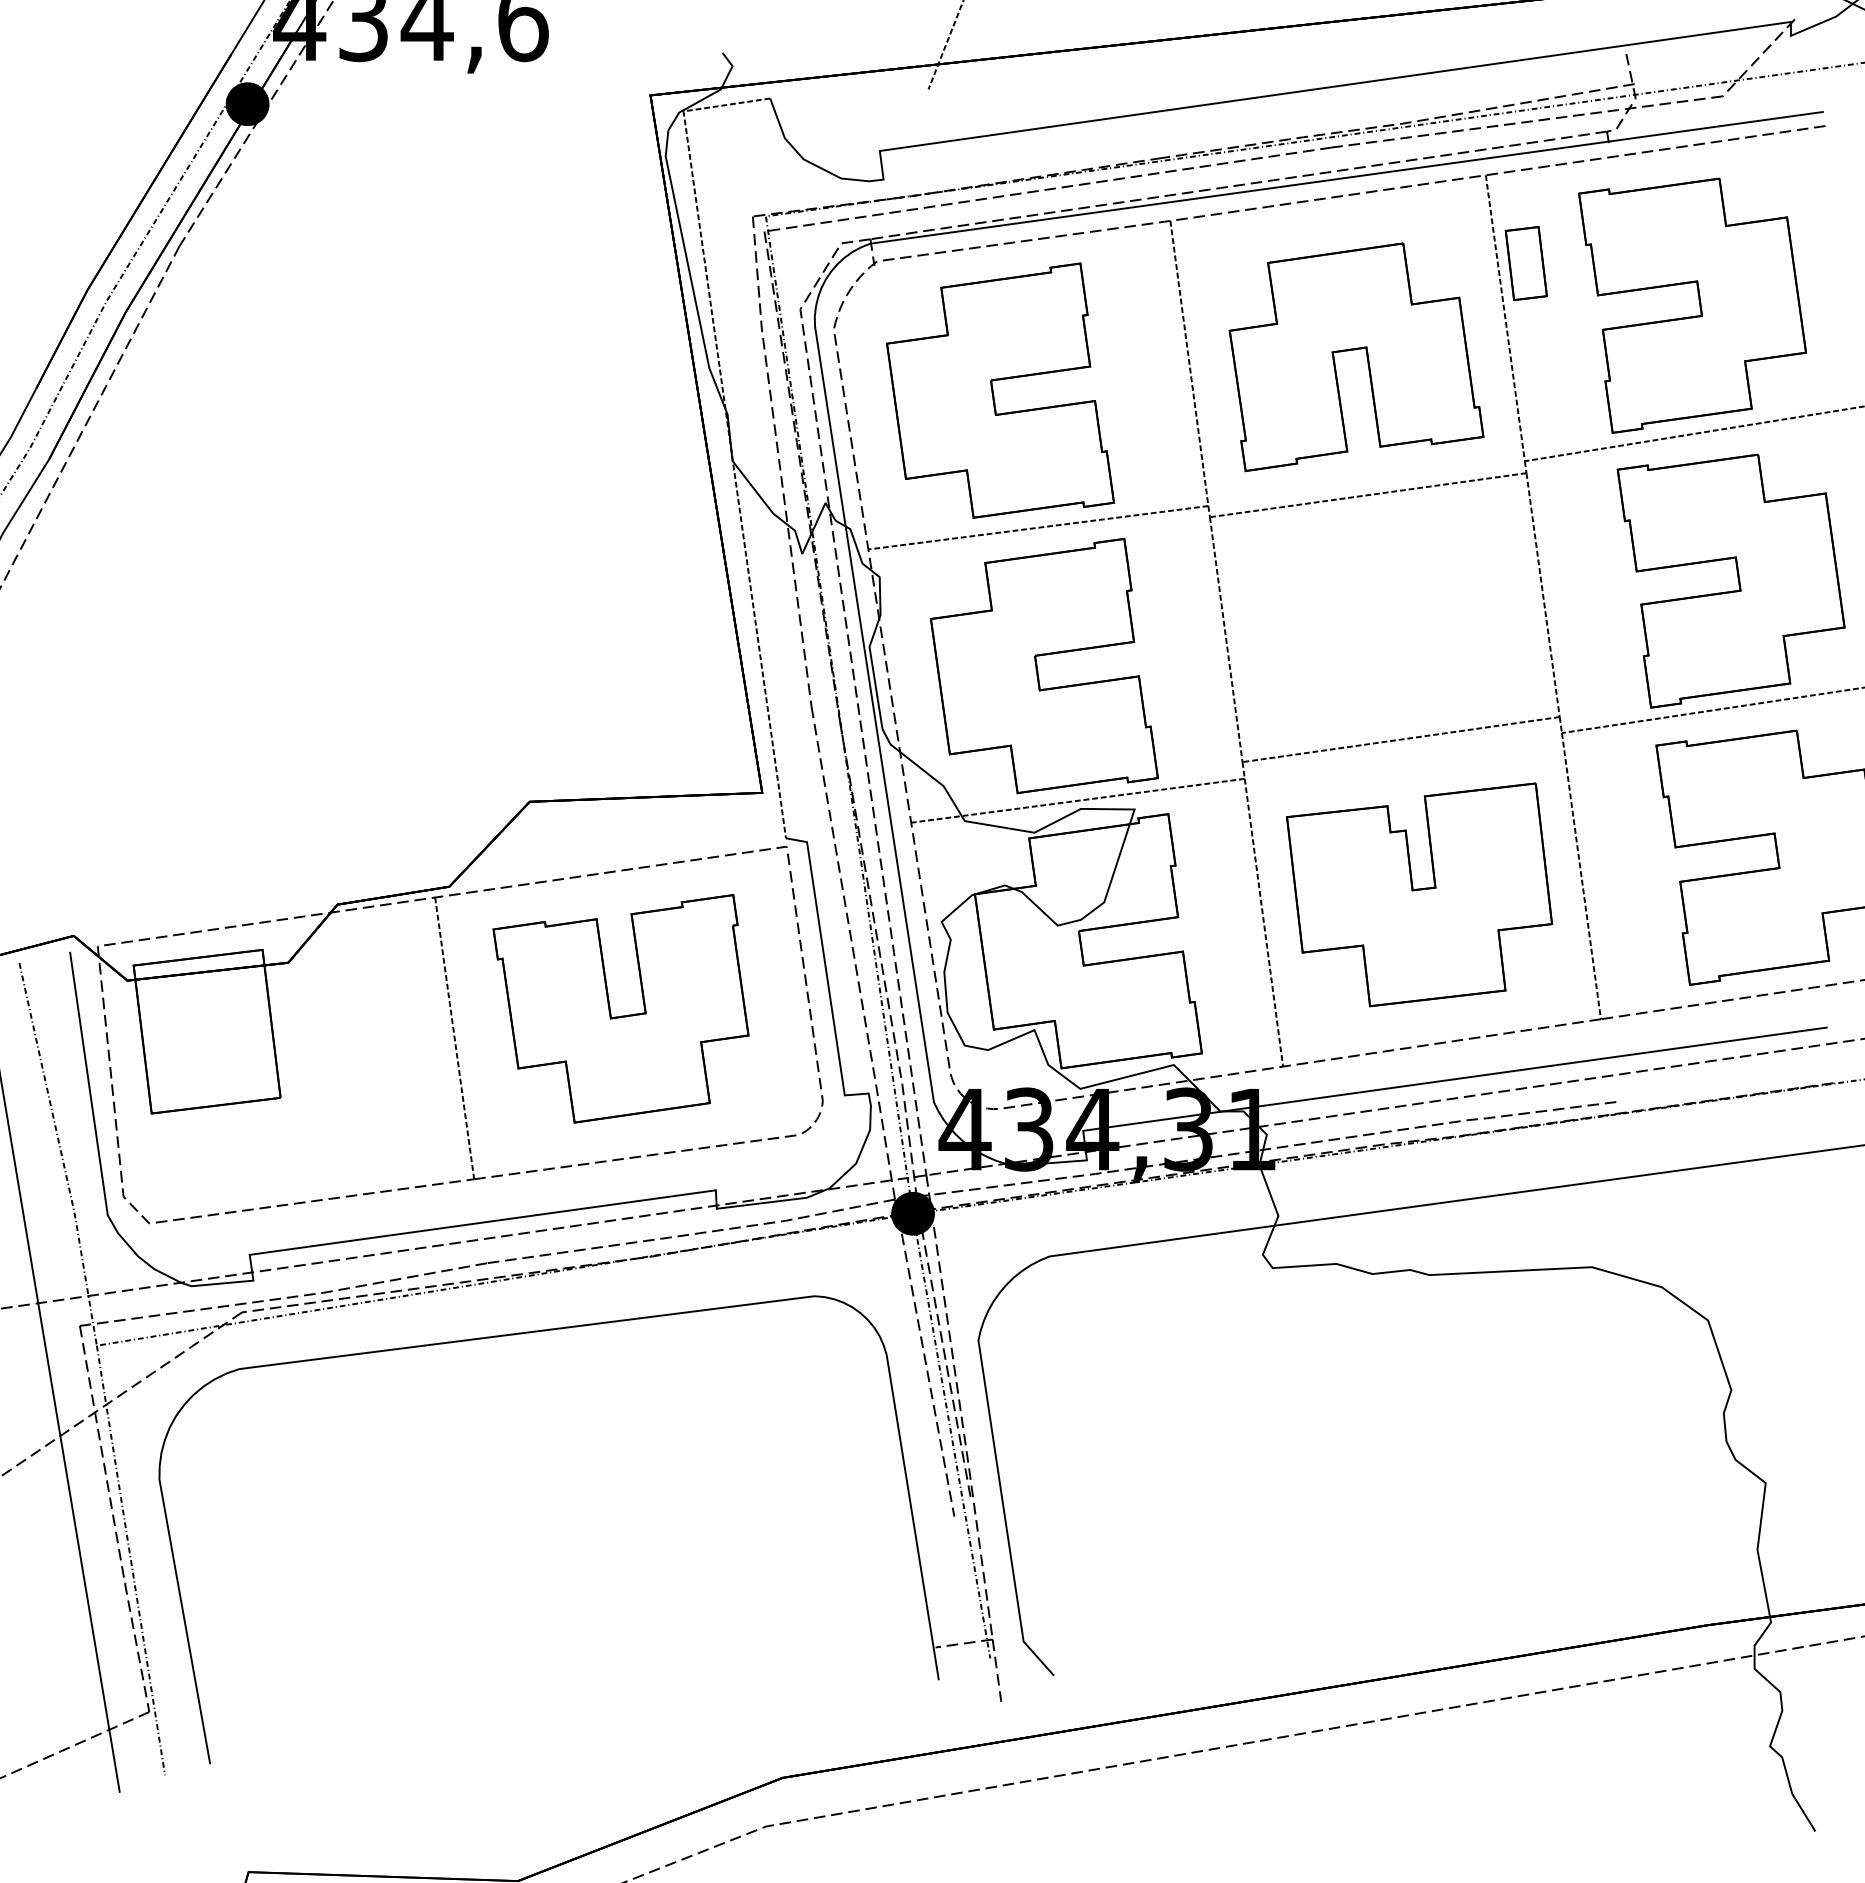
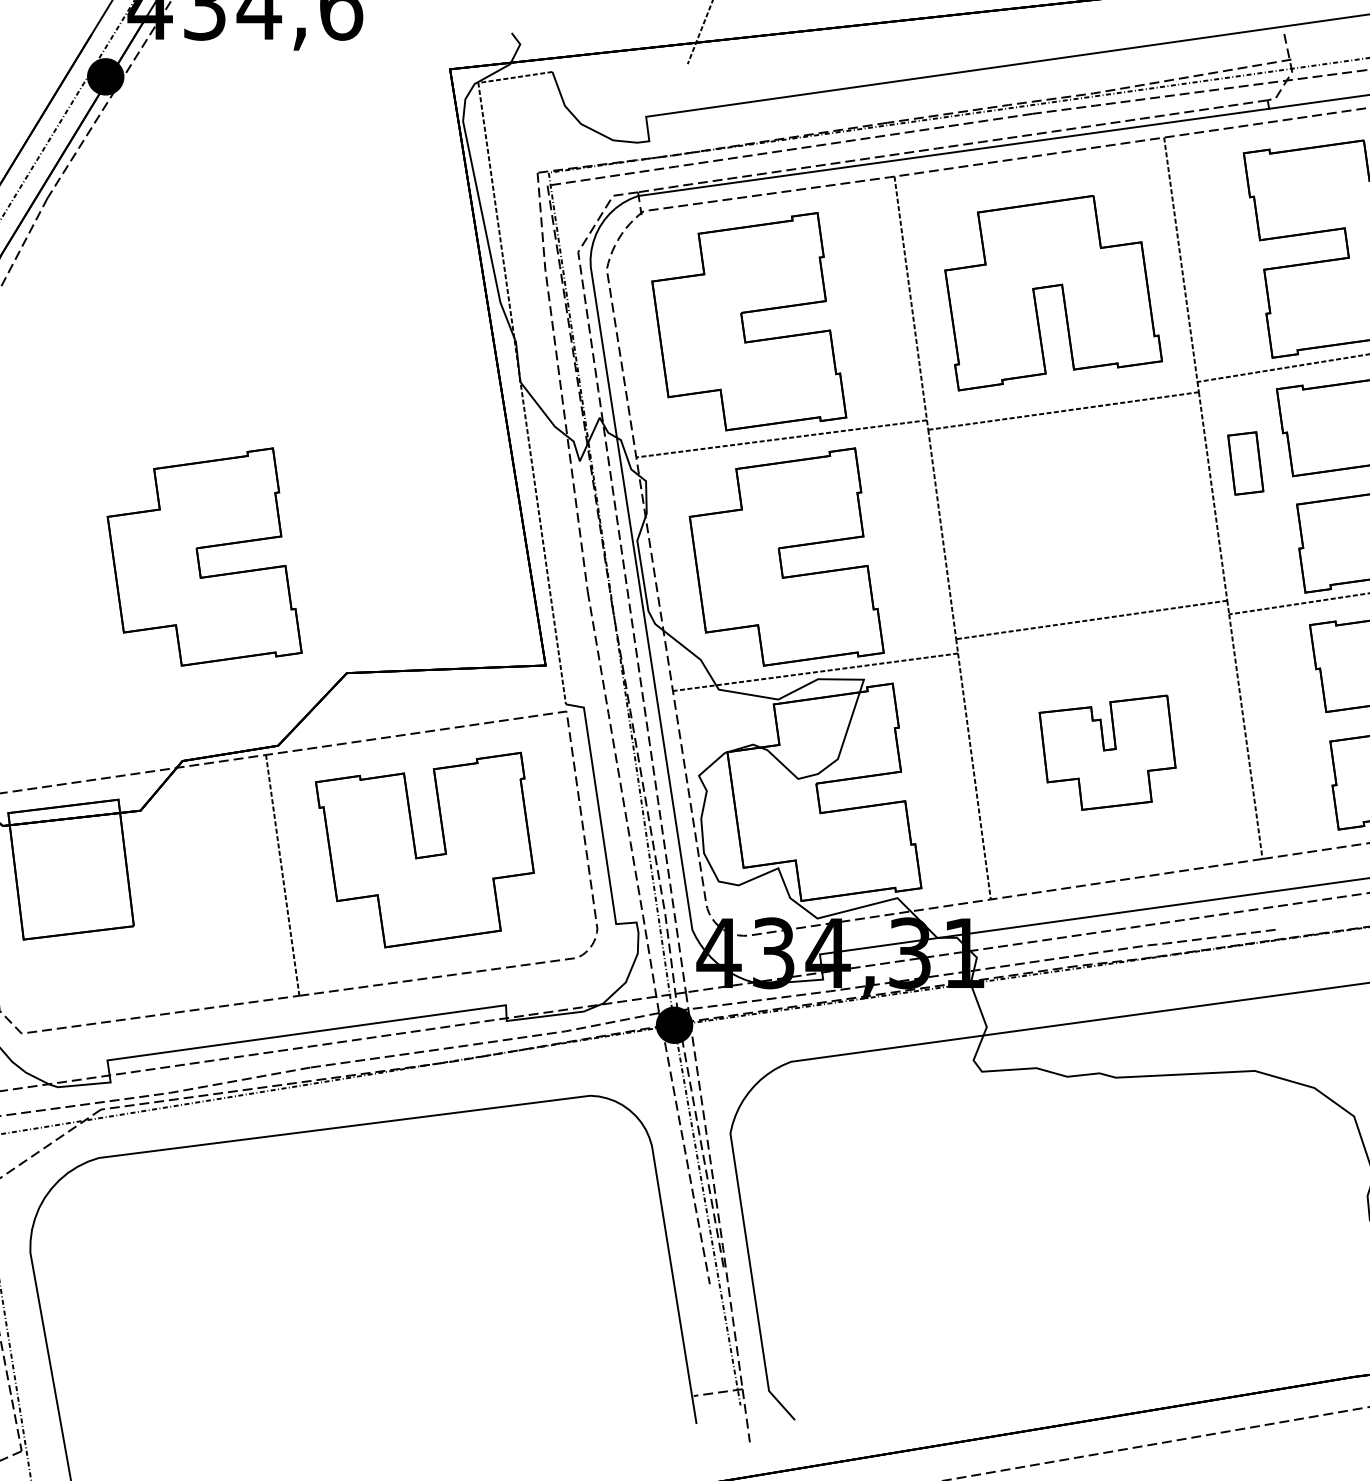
part: (1525, 263) -> (1245, 463), moved
part: (356, 665) -> (198, 556), added
part: (1419, 894) -> (1107, 752), size x0.6

